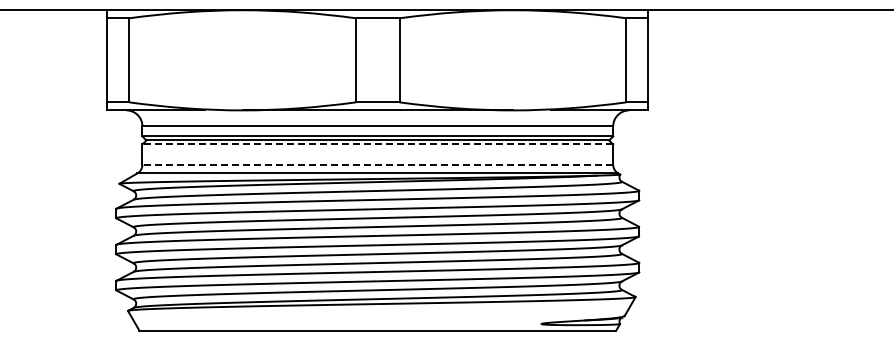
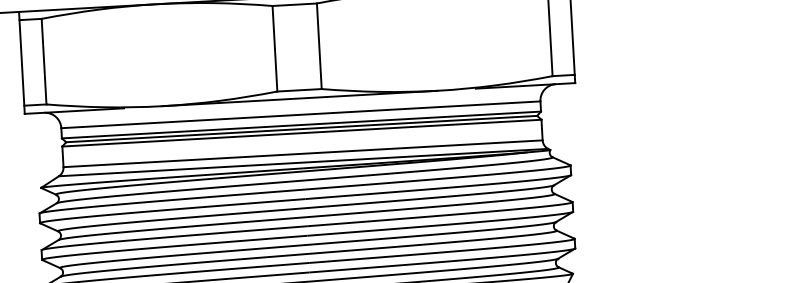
line: (377, 144) -> (301, 133), dashed -> solid
line: (377, 164) -> (302, 153), dashed -> solid

